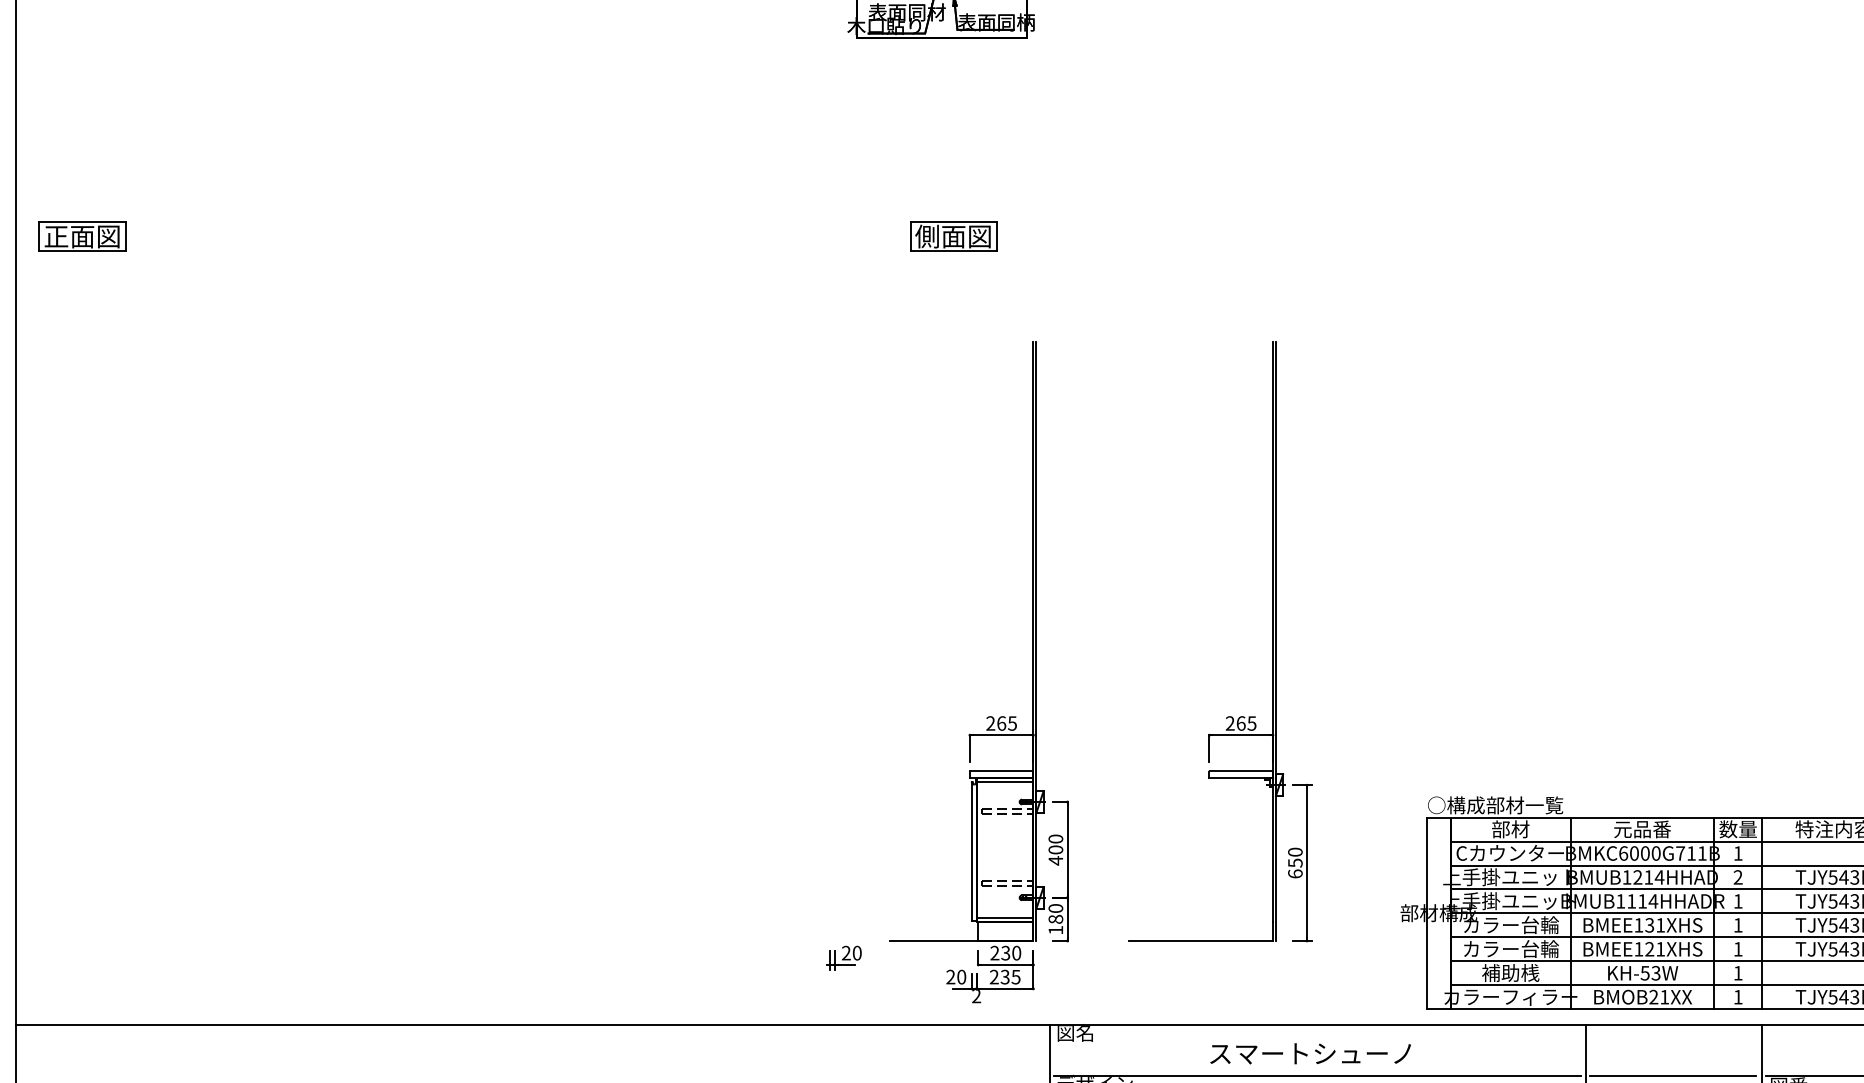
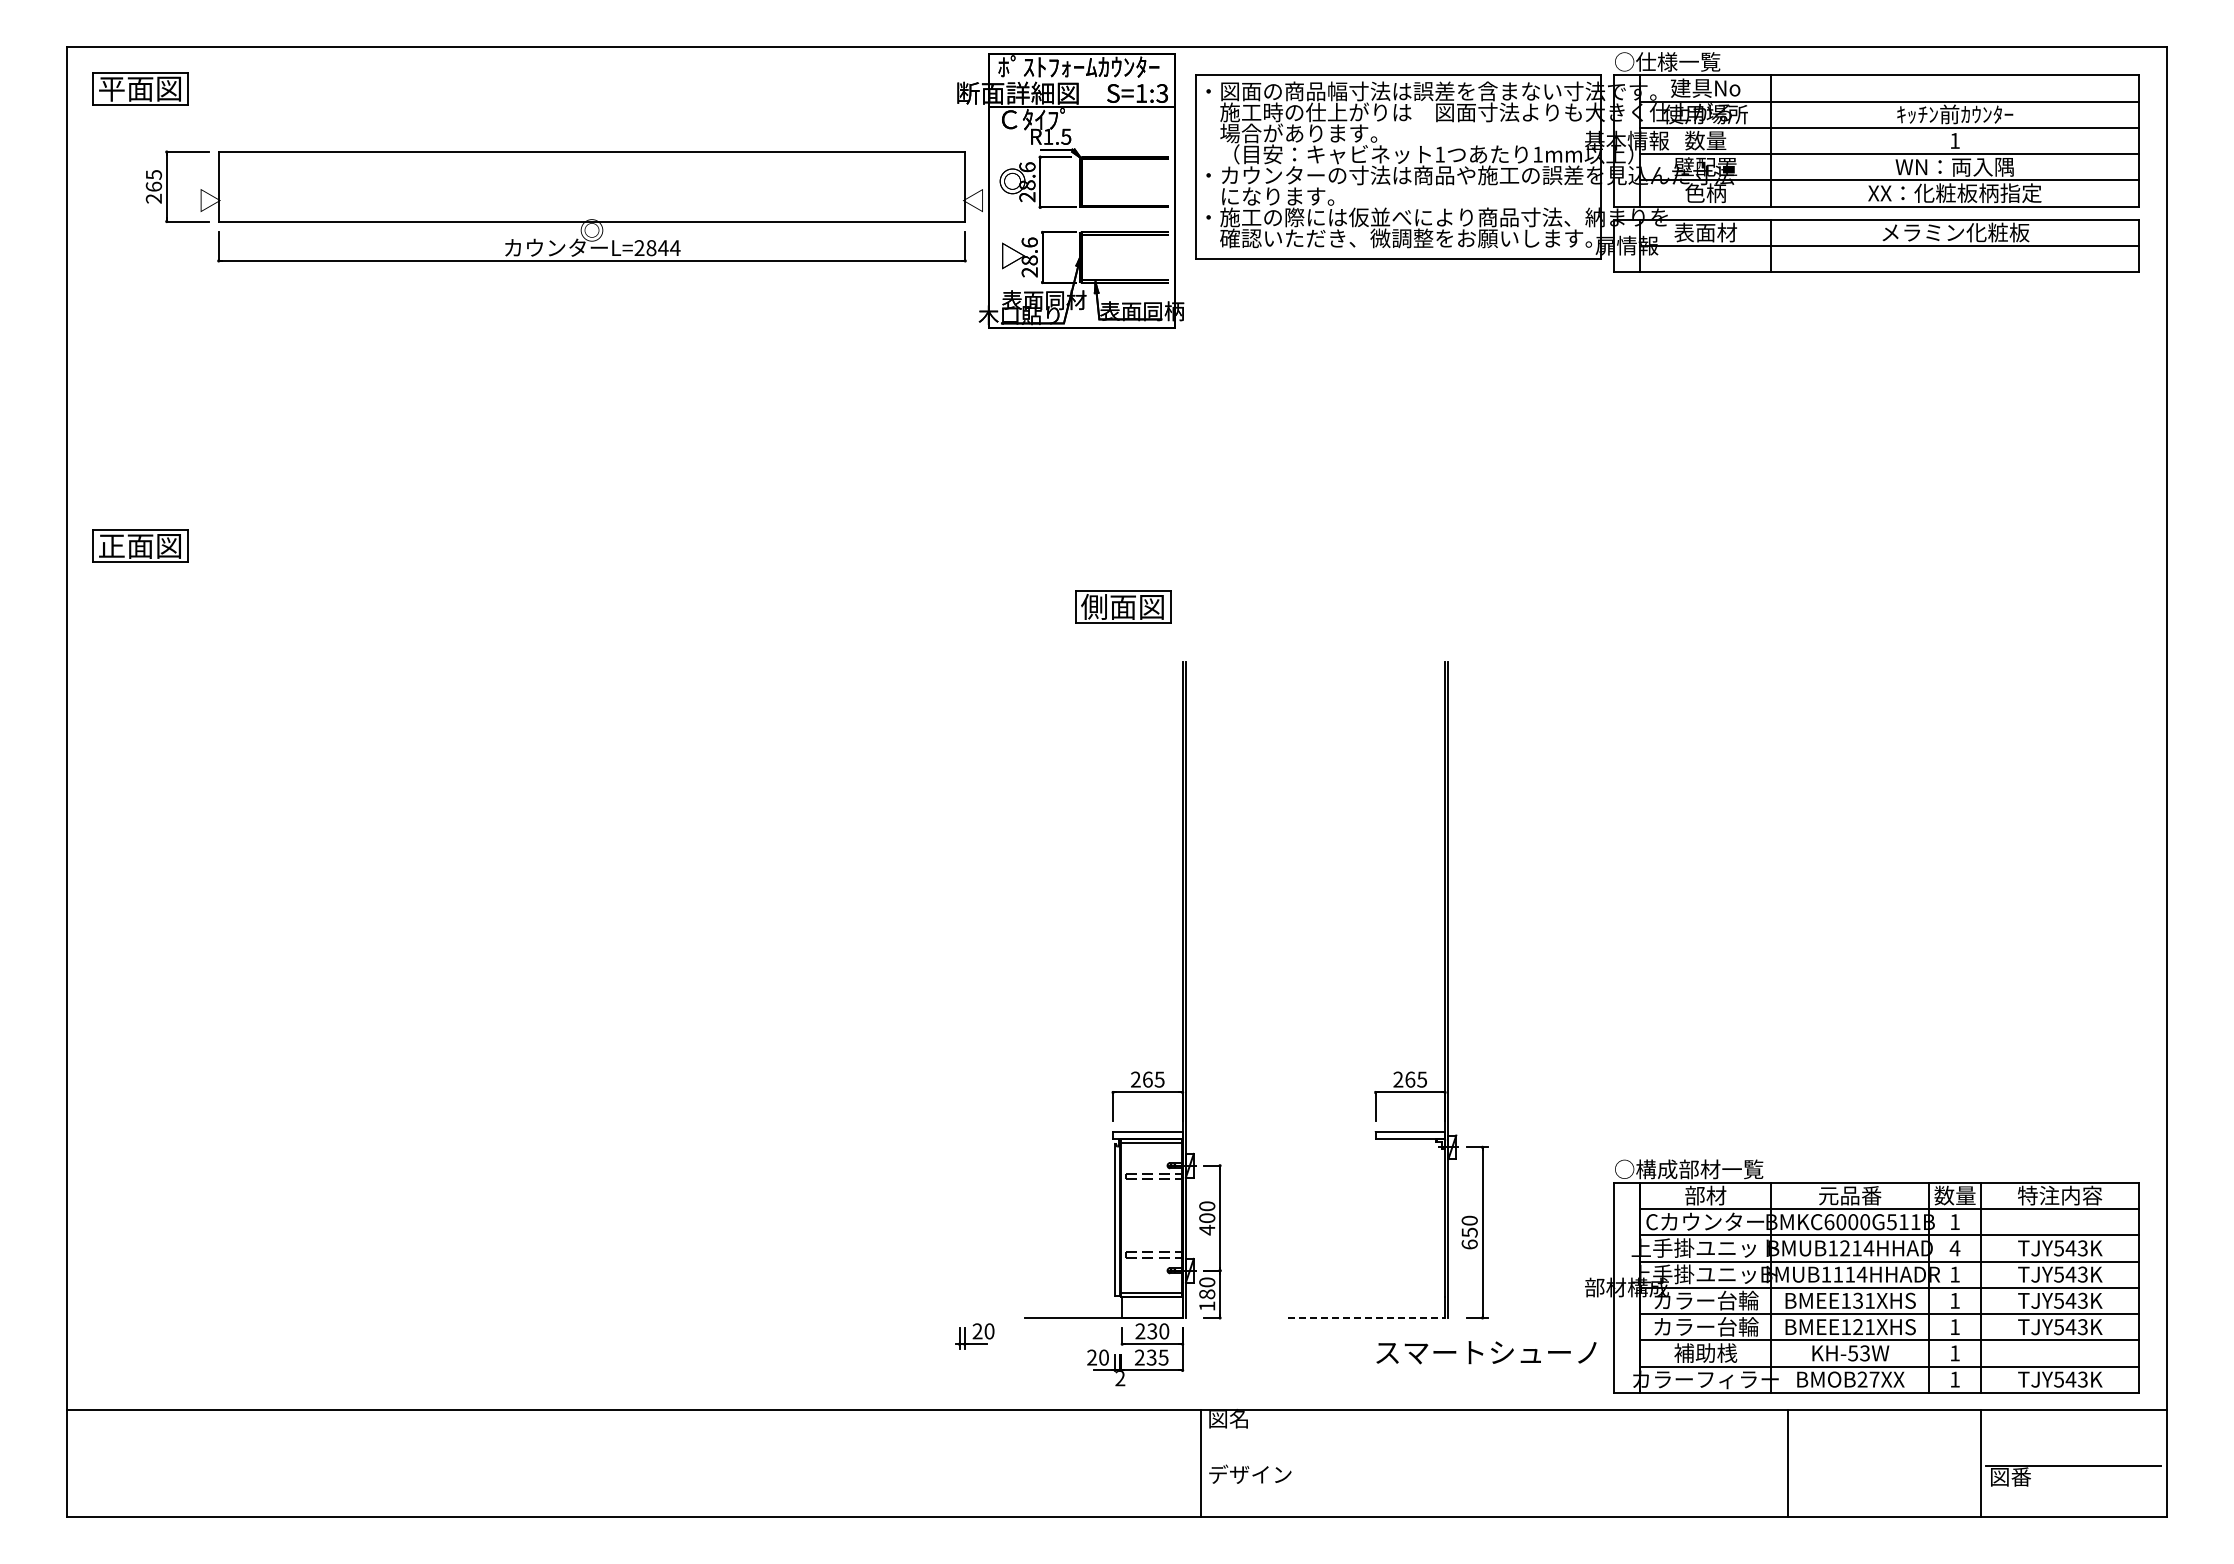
part: (953, 236) -> (1123, 606), moved
text: (1680, 853) -> (1891, 1222), BMKC6000G711B -> BMKC6000G511B
text: (1737, 877) -> (1954, 1248), 2 -> 4
line: (1201, 940) -> (1366, 1317), solid -> dashed
text: (1664, 997) -> (1874, 1379), BMOB21XX -> BMOB27XX
text: (1310, 1053) -> (1486, 1352), moved
line: (1317, 1075) -> (1494, 1465), removed
line: (1672, 1075) -> (1883, 1465), removed

